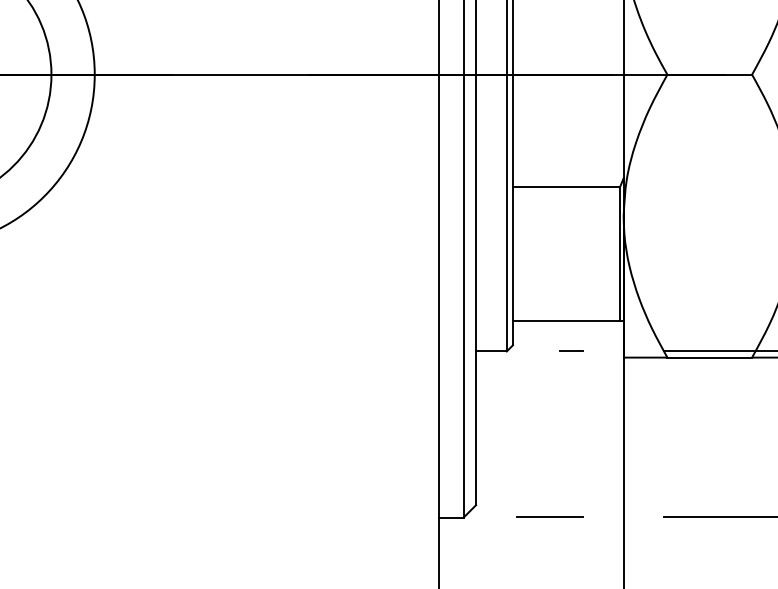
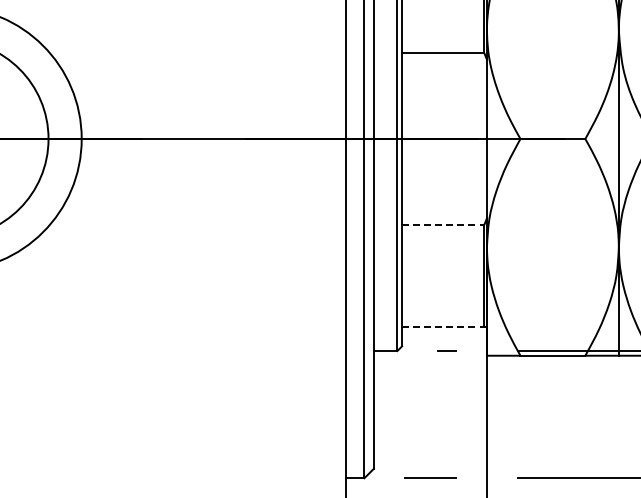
line: (566, 187) -> (443, 225), solid -> dashed
line: (566, 320) -> (443, 327), solid -> dashed

